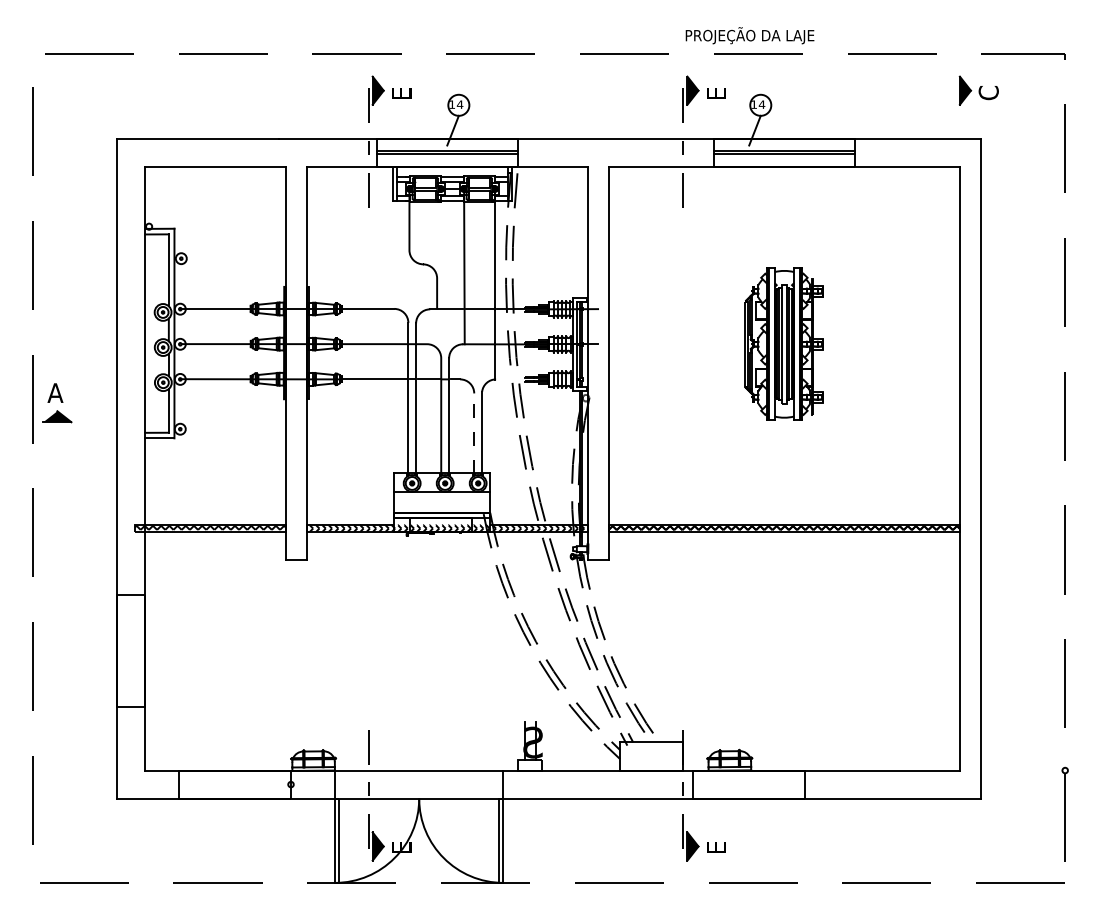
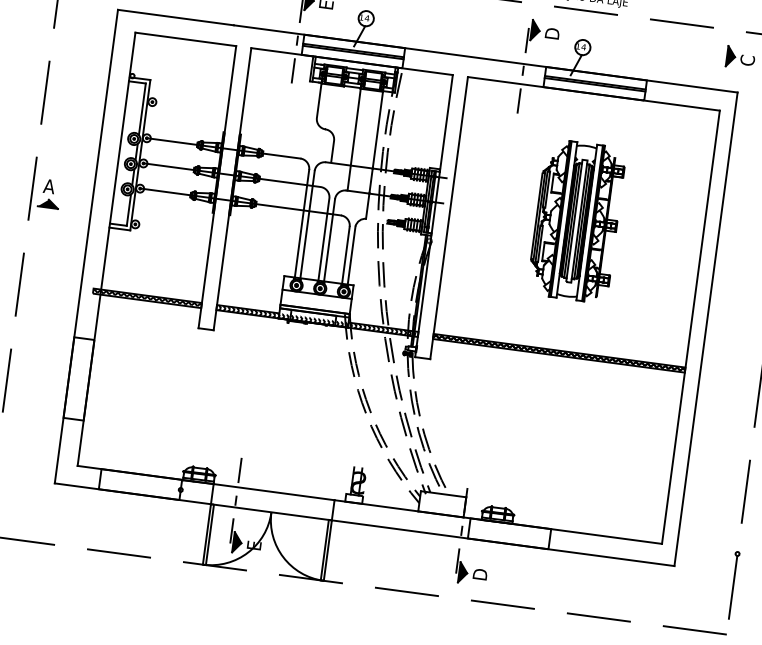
text: (716, 91) -> (552, 33), E -> D
part: (784, 344) -> (576, 221), size x1.43
line: (474, 433) -> (346, 255), dashed -> solid
text: (716, 845) -> (480, 574), E -> D

